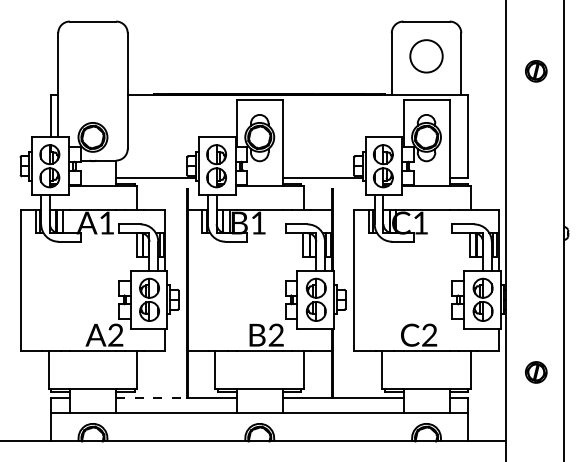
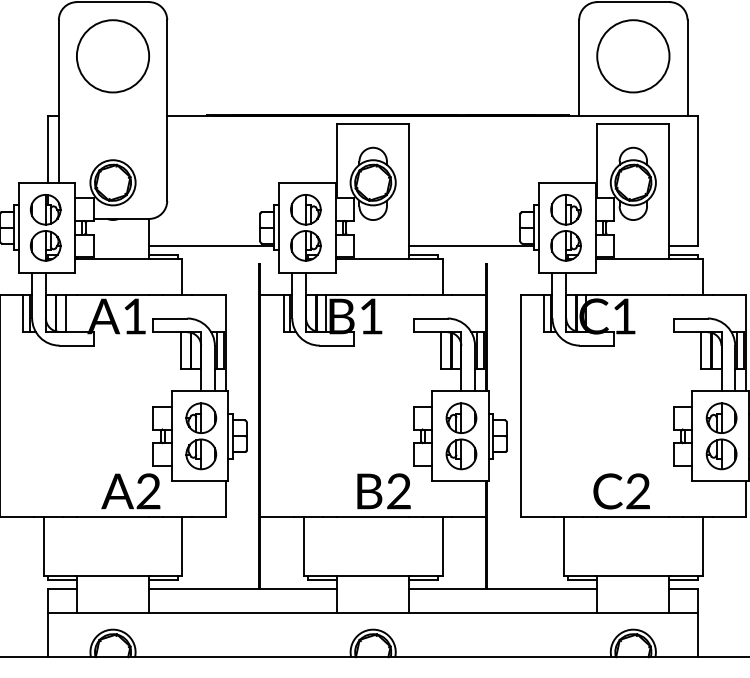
circle: (92, 56) -> (112, 56), added
circle: (426, 56) -> (633, 56), size x1.43
line: (151, 397) -> (204, 588), dashed -> solid

